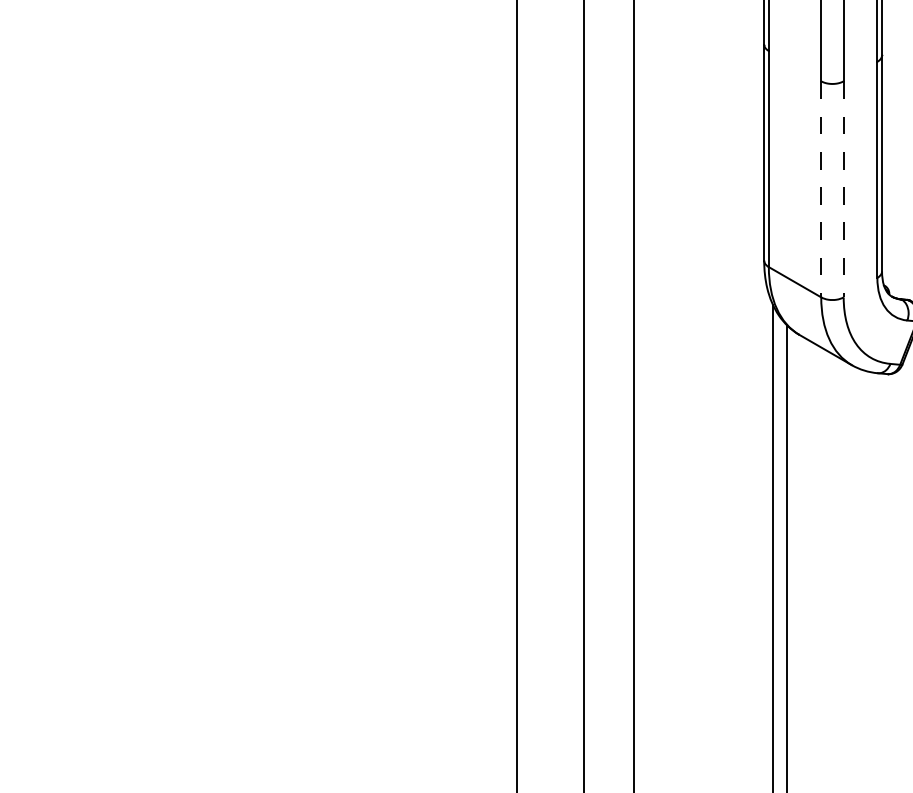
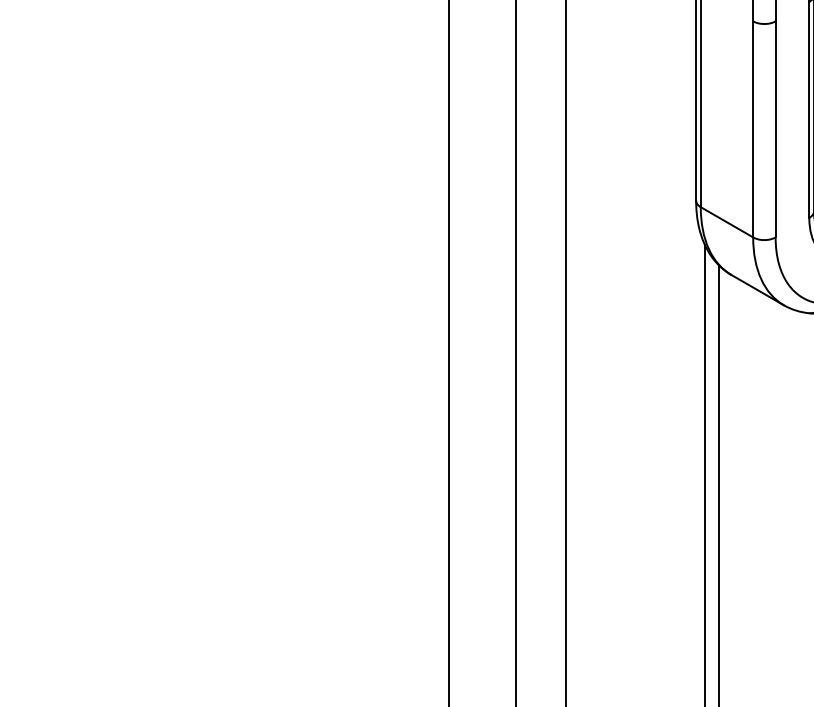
line: (821, 189) -> (753, 129), dashed -> solid
line: (843, 189) -> (775, 129), dashed -> solid

